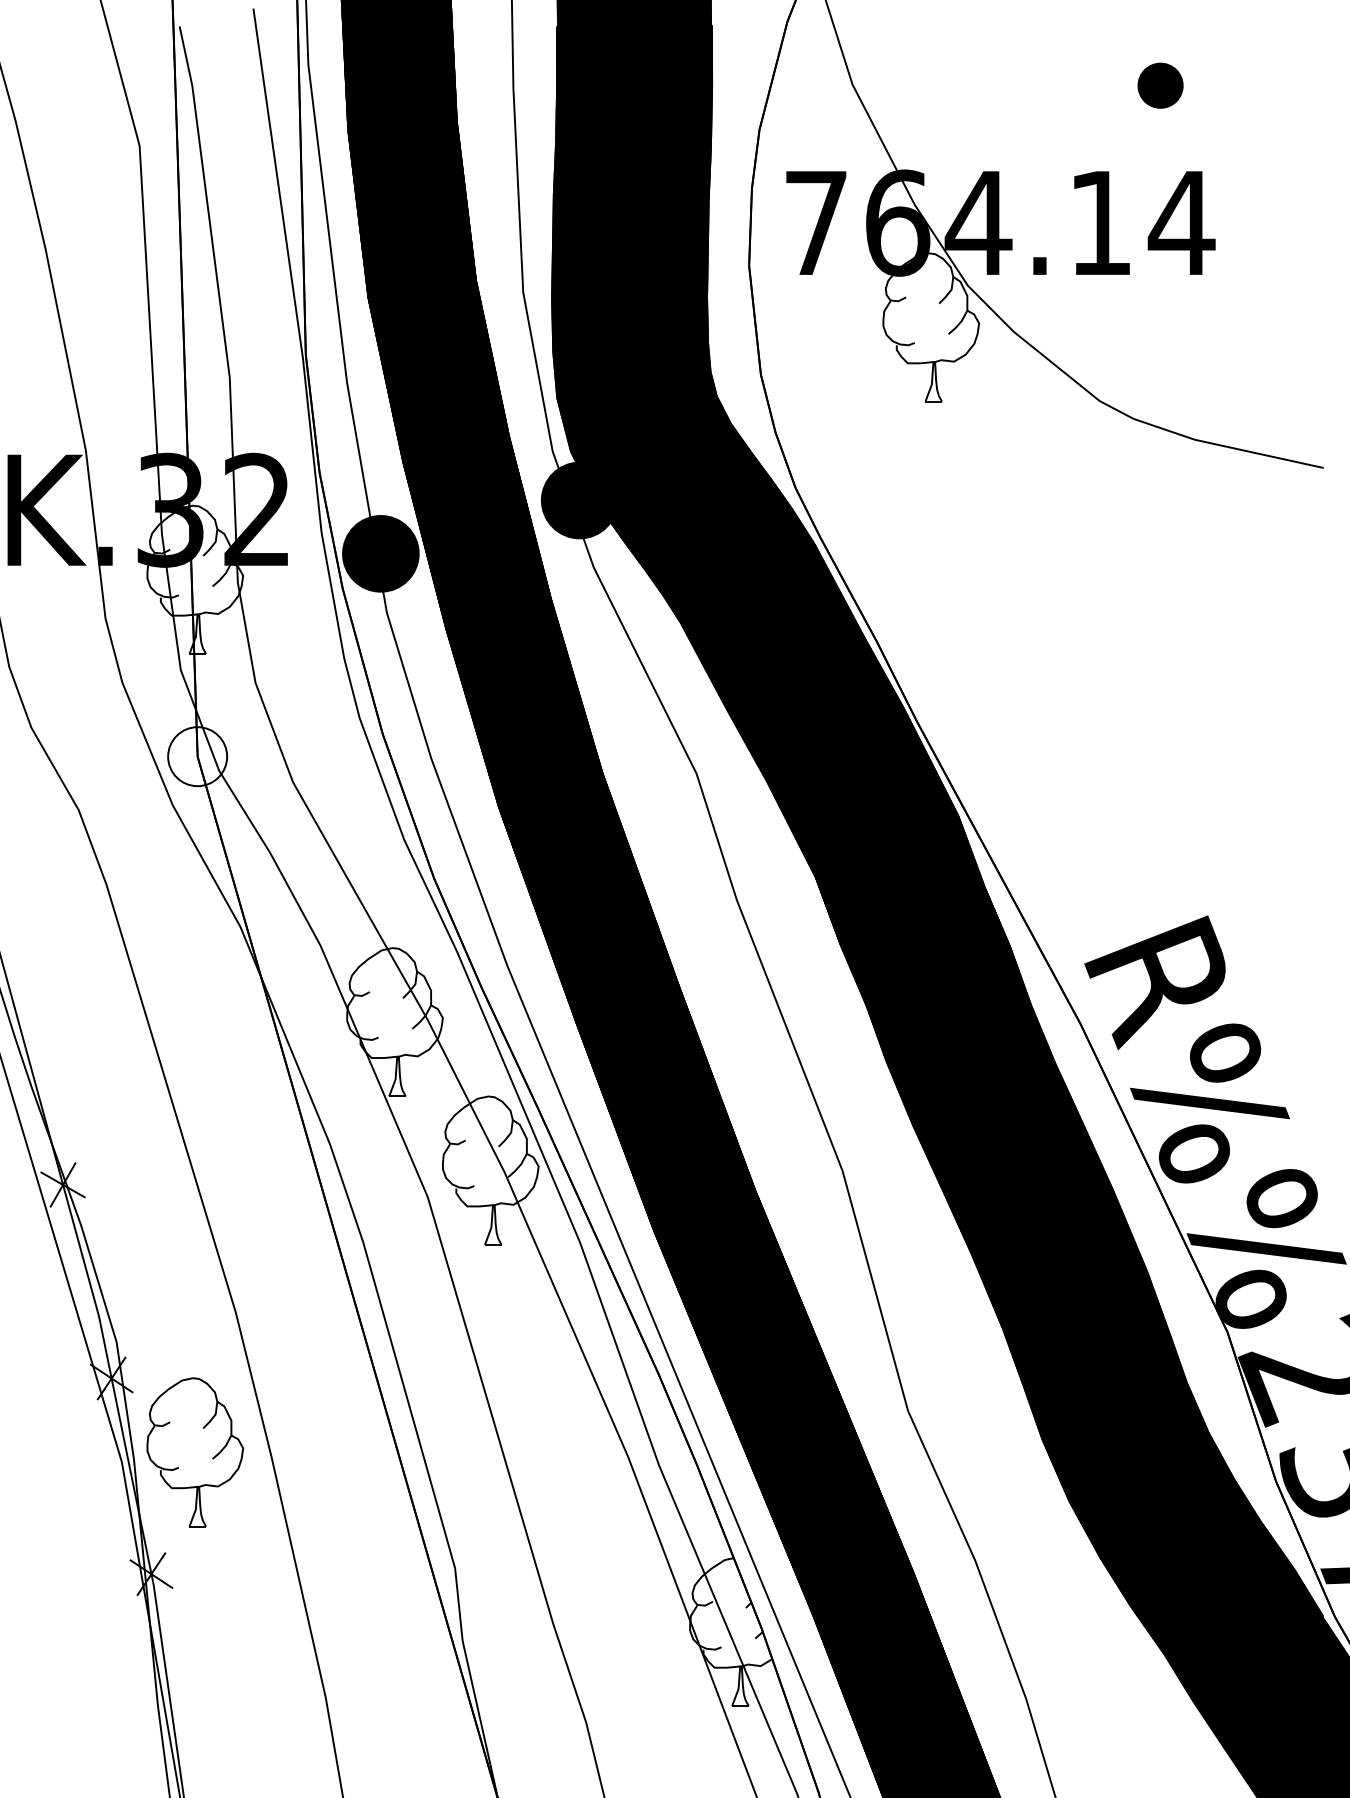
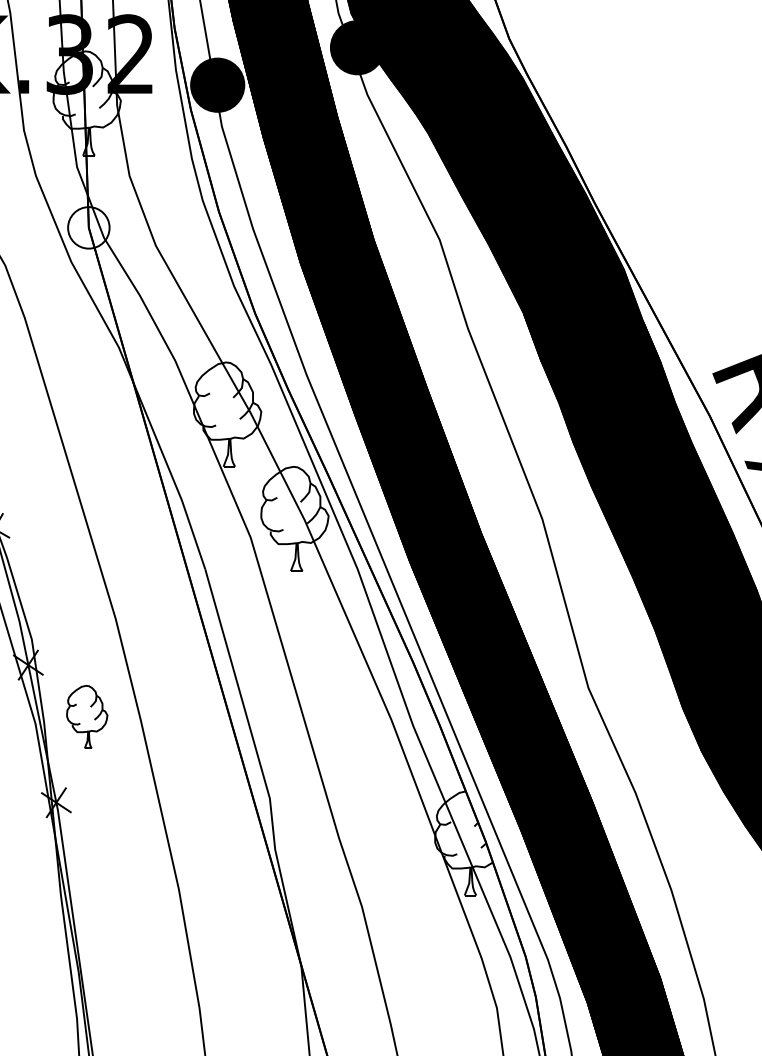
part: (195, 1452) -> (87, 717), size x0.6

